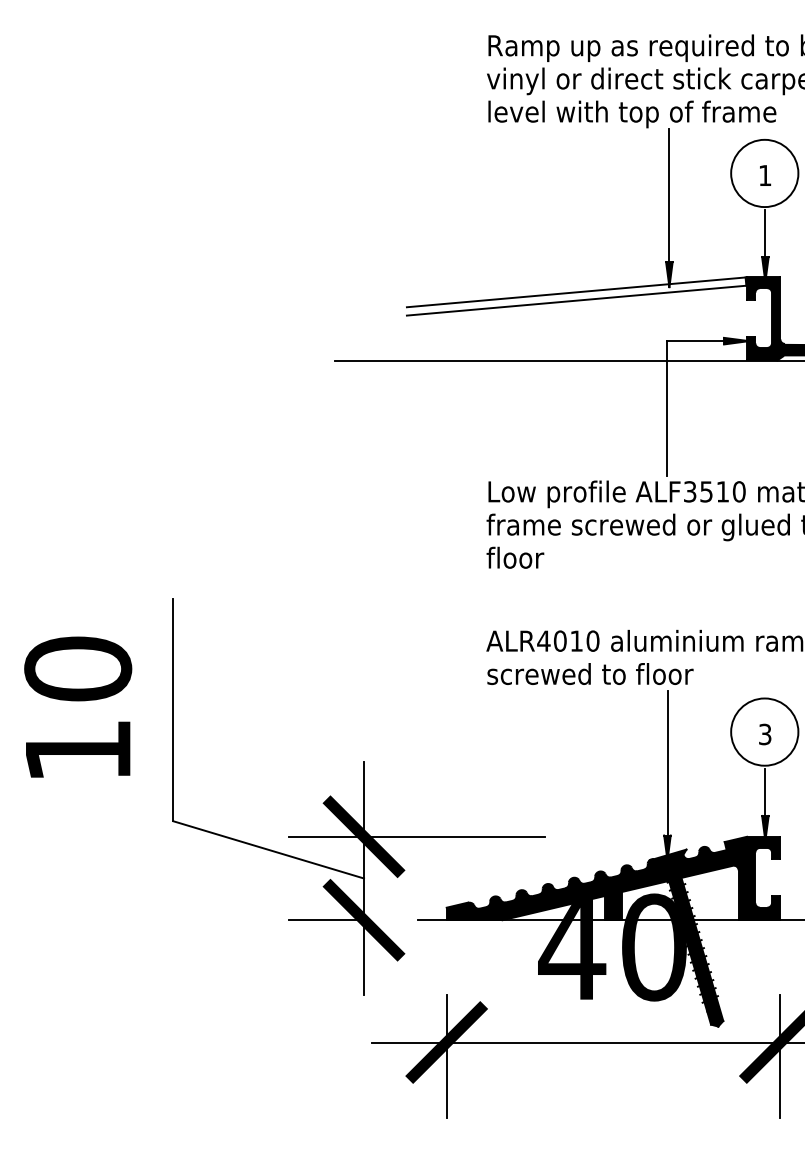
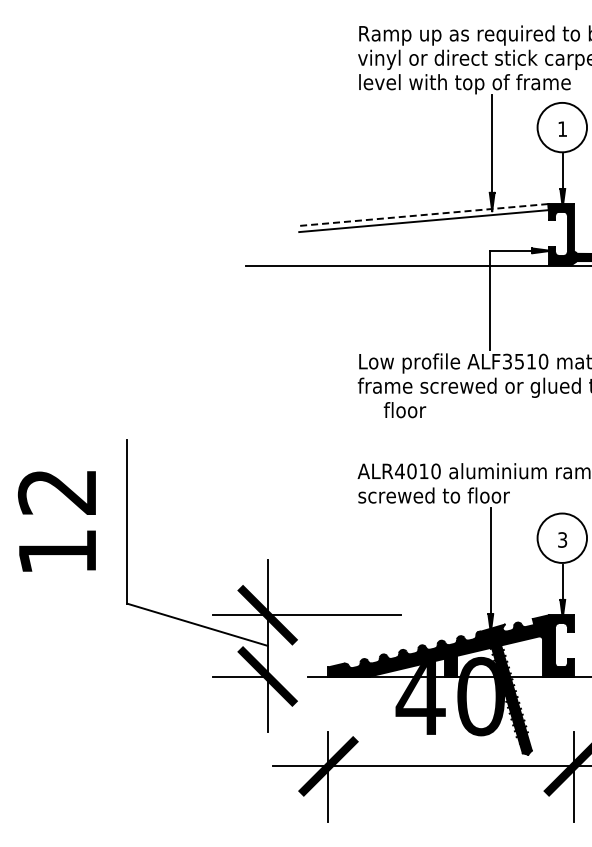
line: (575, 293) -> (423, 215), solid -> dashed
text: (514, 558) -> (404, 410), moved
text: (78, 668) -> (57, 491), 10 -> 12

